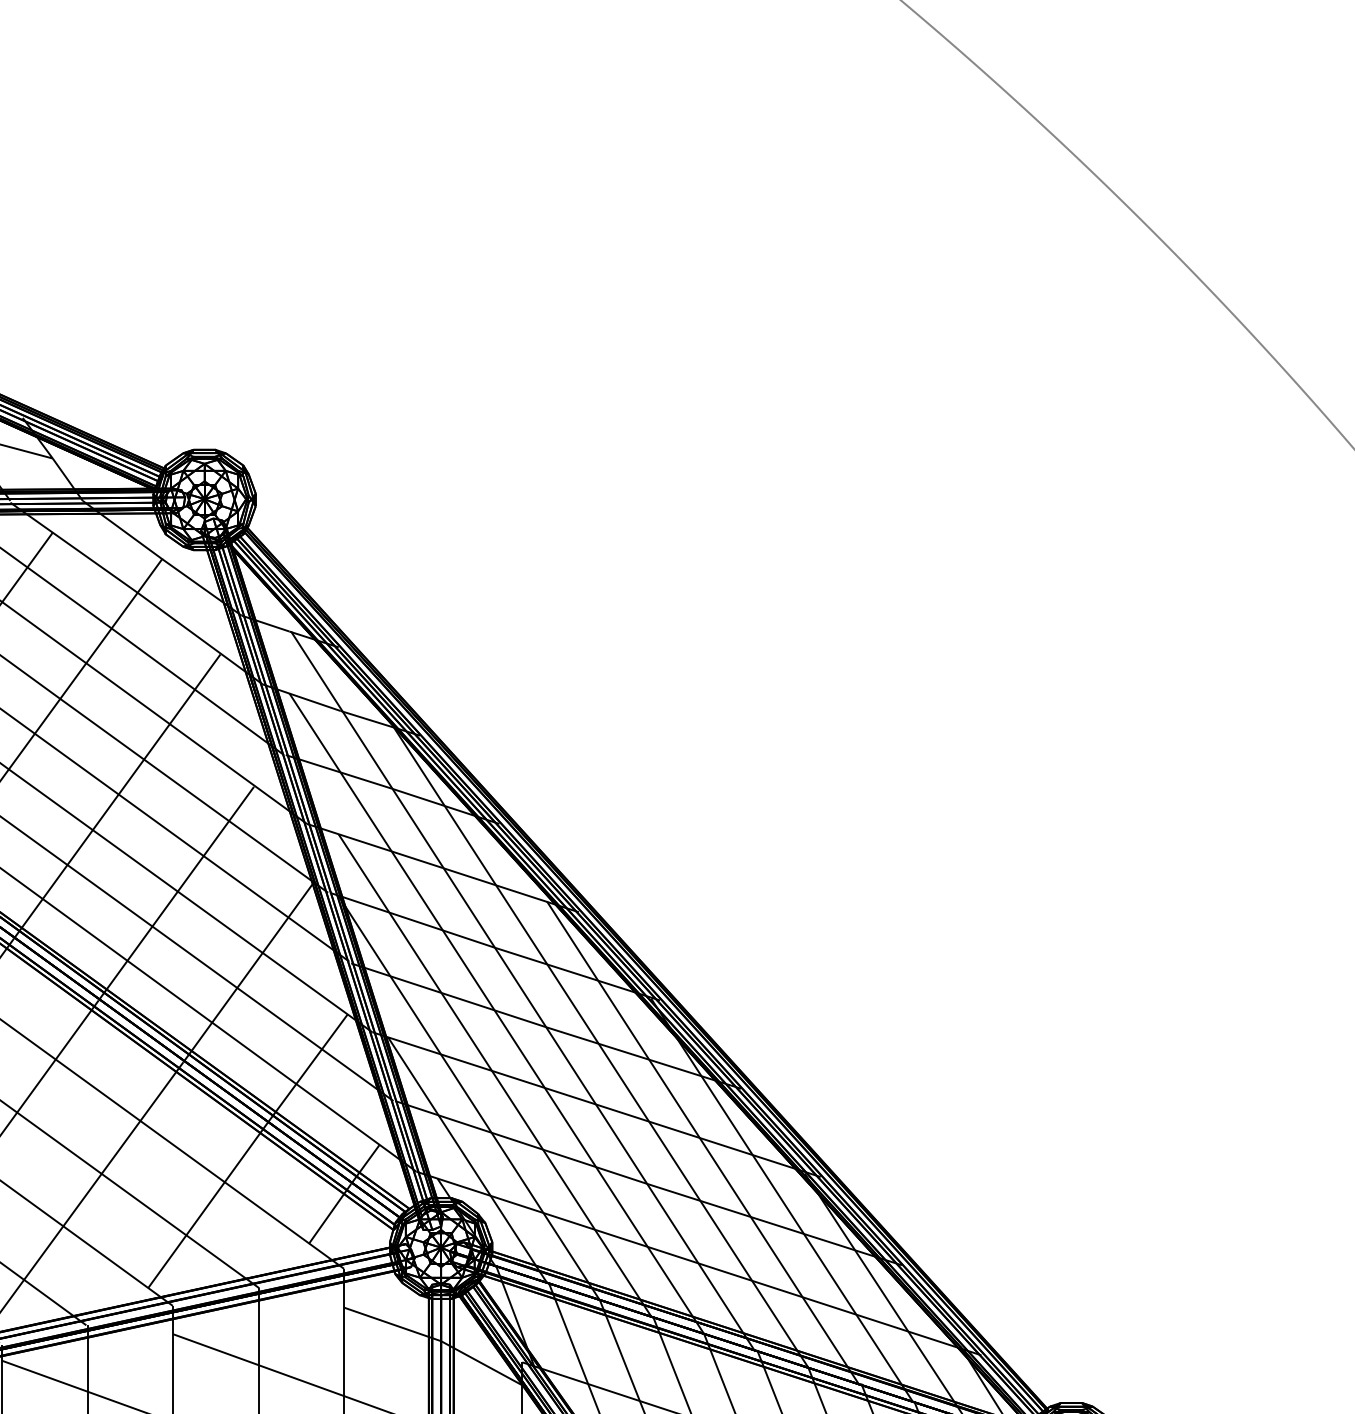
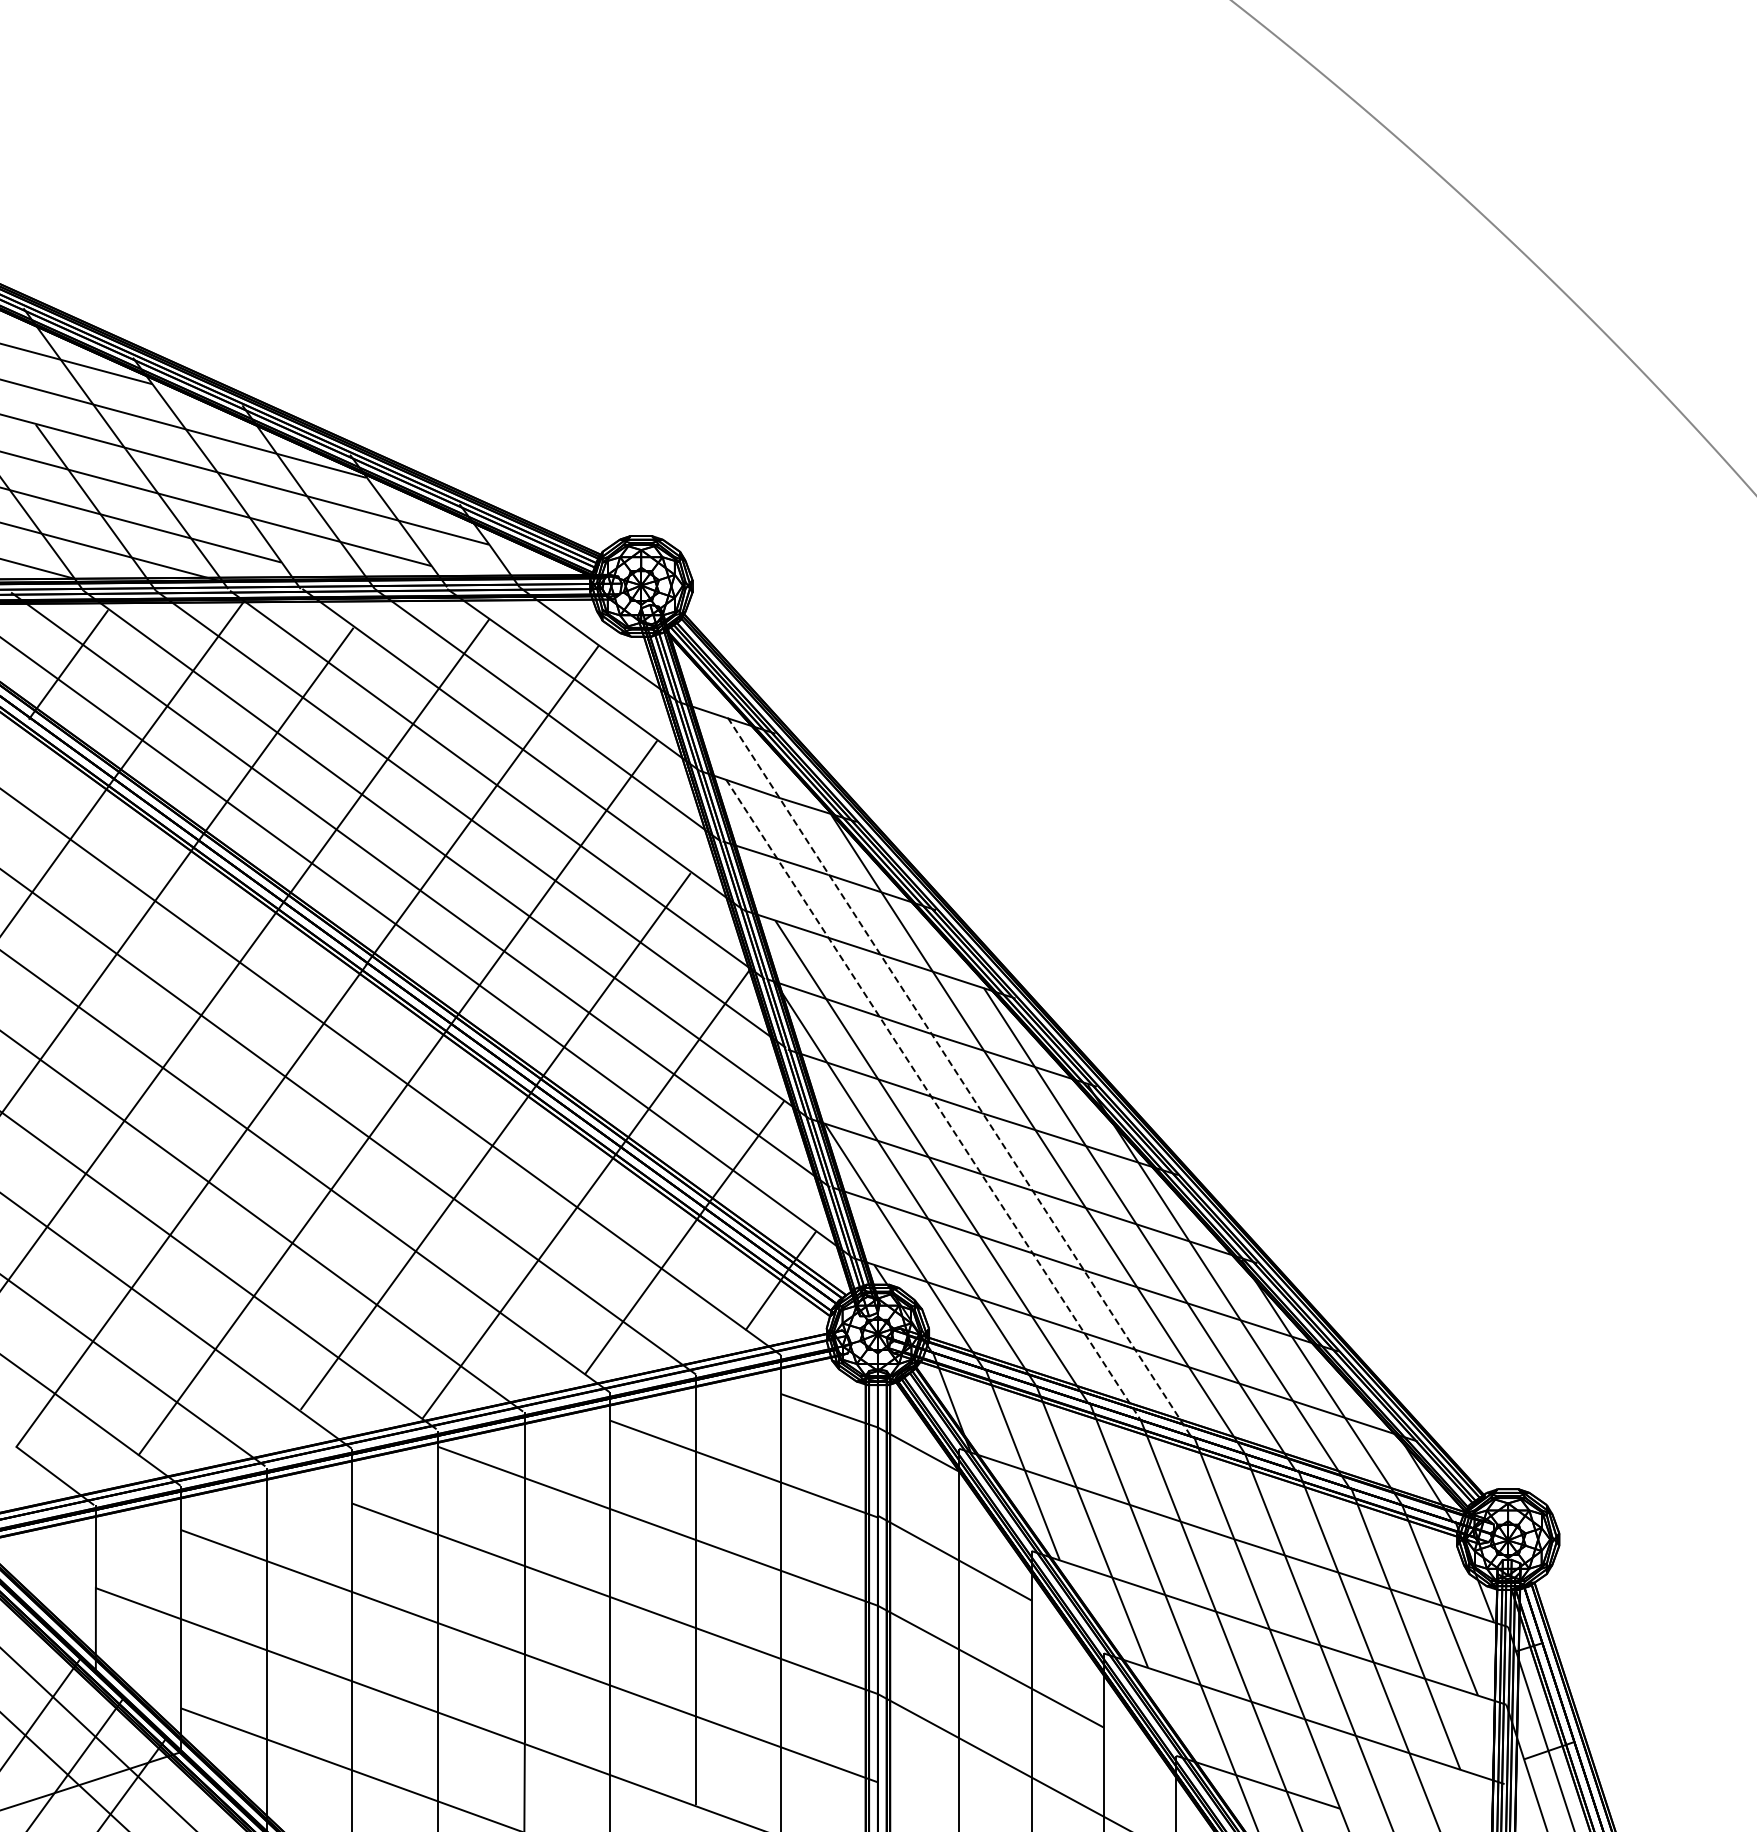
line: (523, 992) -> (960, 1078), solid -> dashed
line: (496, 1014) -> (933, 1100), solid -> dashed

